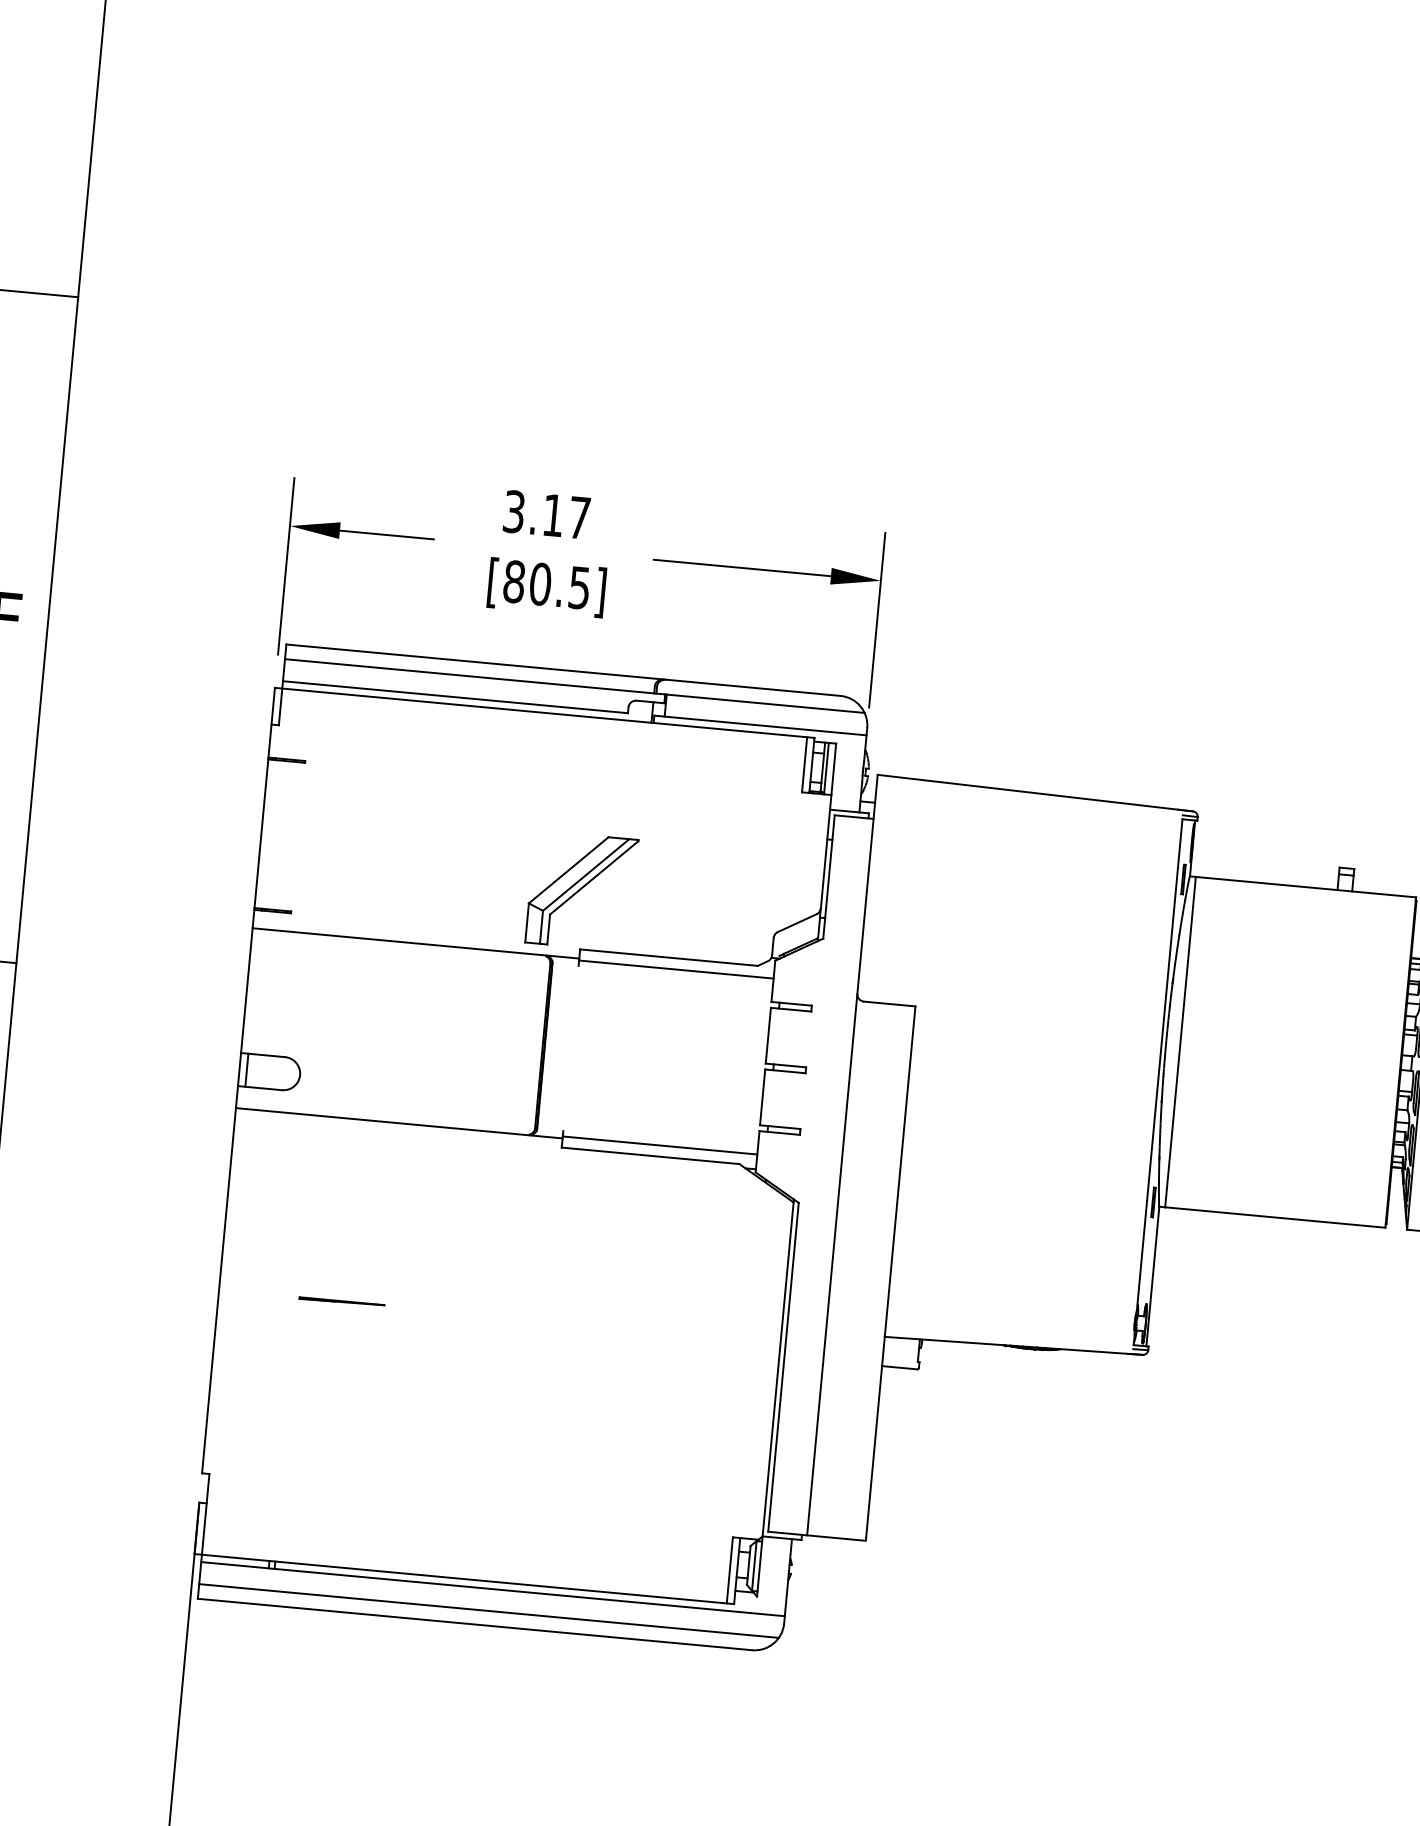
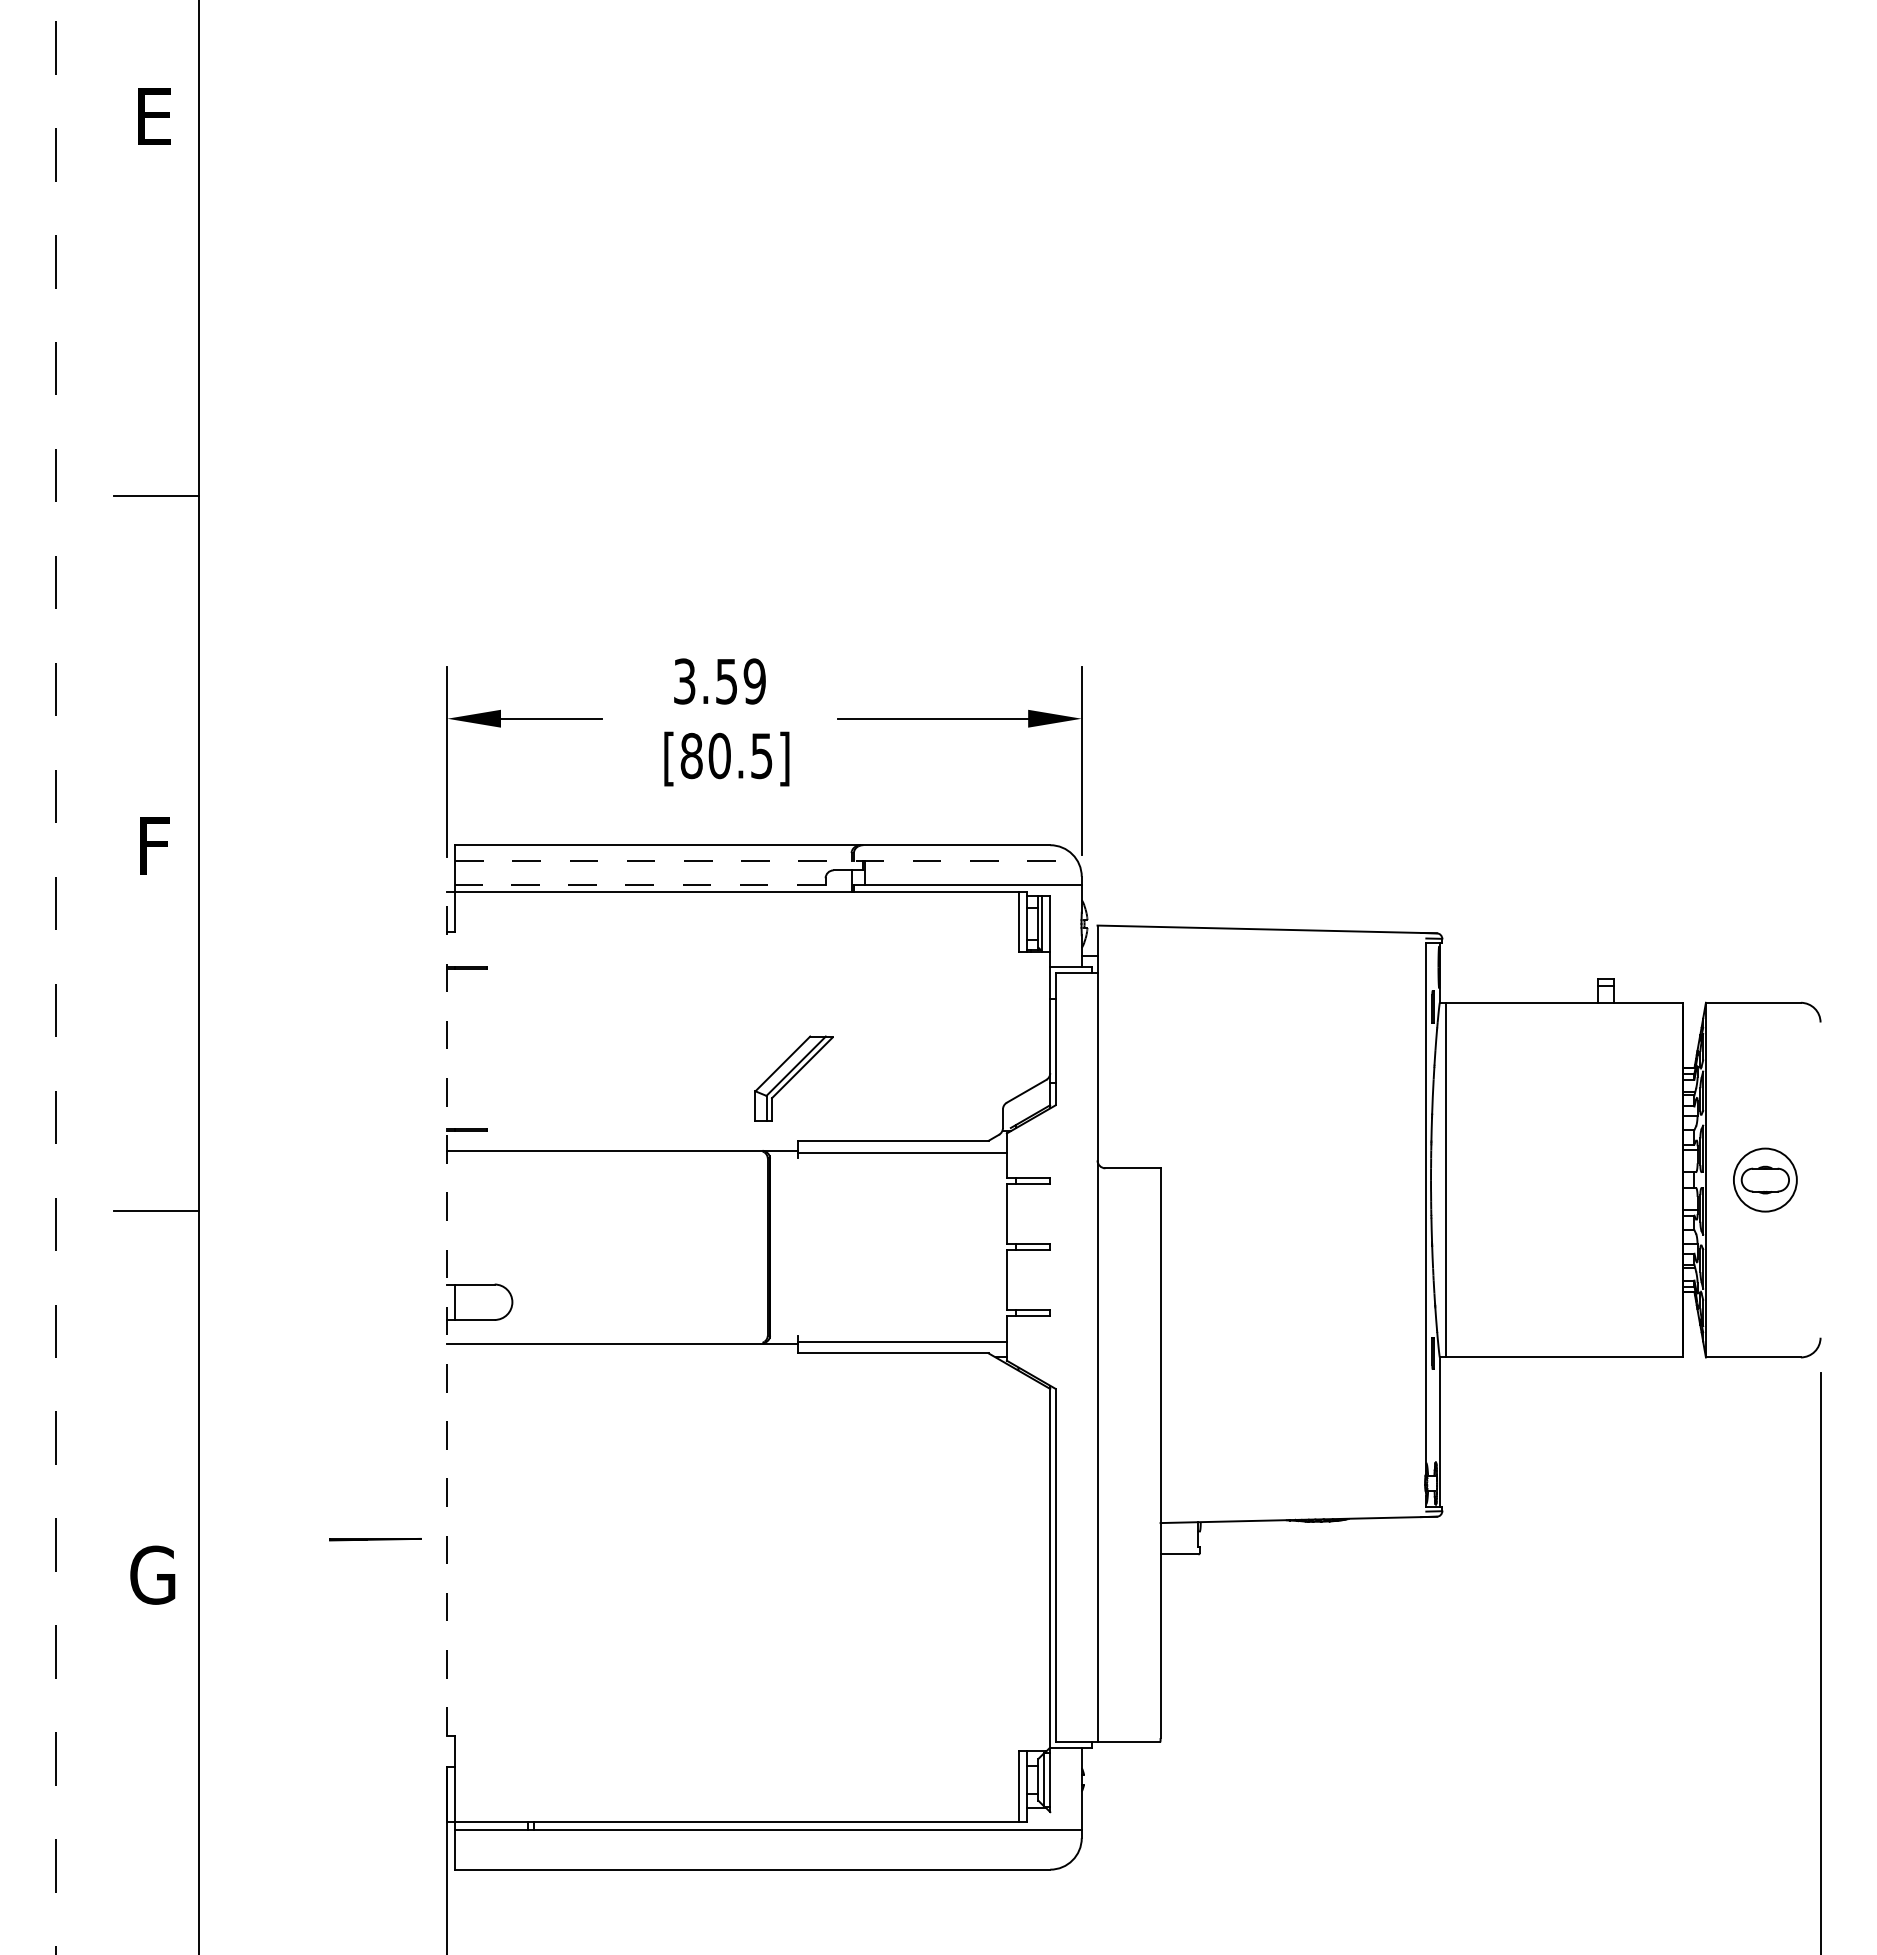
text: (566, 516) -> (740, 681), 3.17 -> 3.59
line: (574, 685) -> (766, 860), solid -> dashed
line: (454, 697) -> (639, 884), solid -> dashed
part: (581, 891) -> (793, 1078), size x0.7
line: (238, 1080) -> (447, 1314), solid -> dashed
line: (342, 1301) -> (375, 1539), moved
line: (489, 1610) -> (766, 1853), removed

